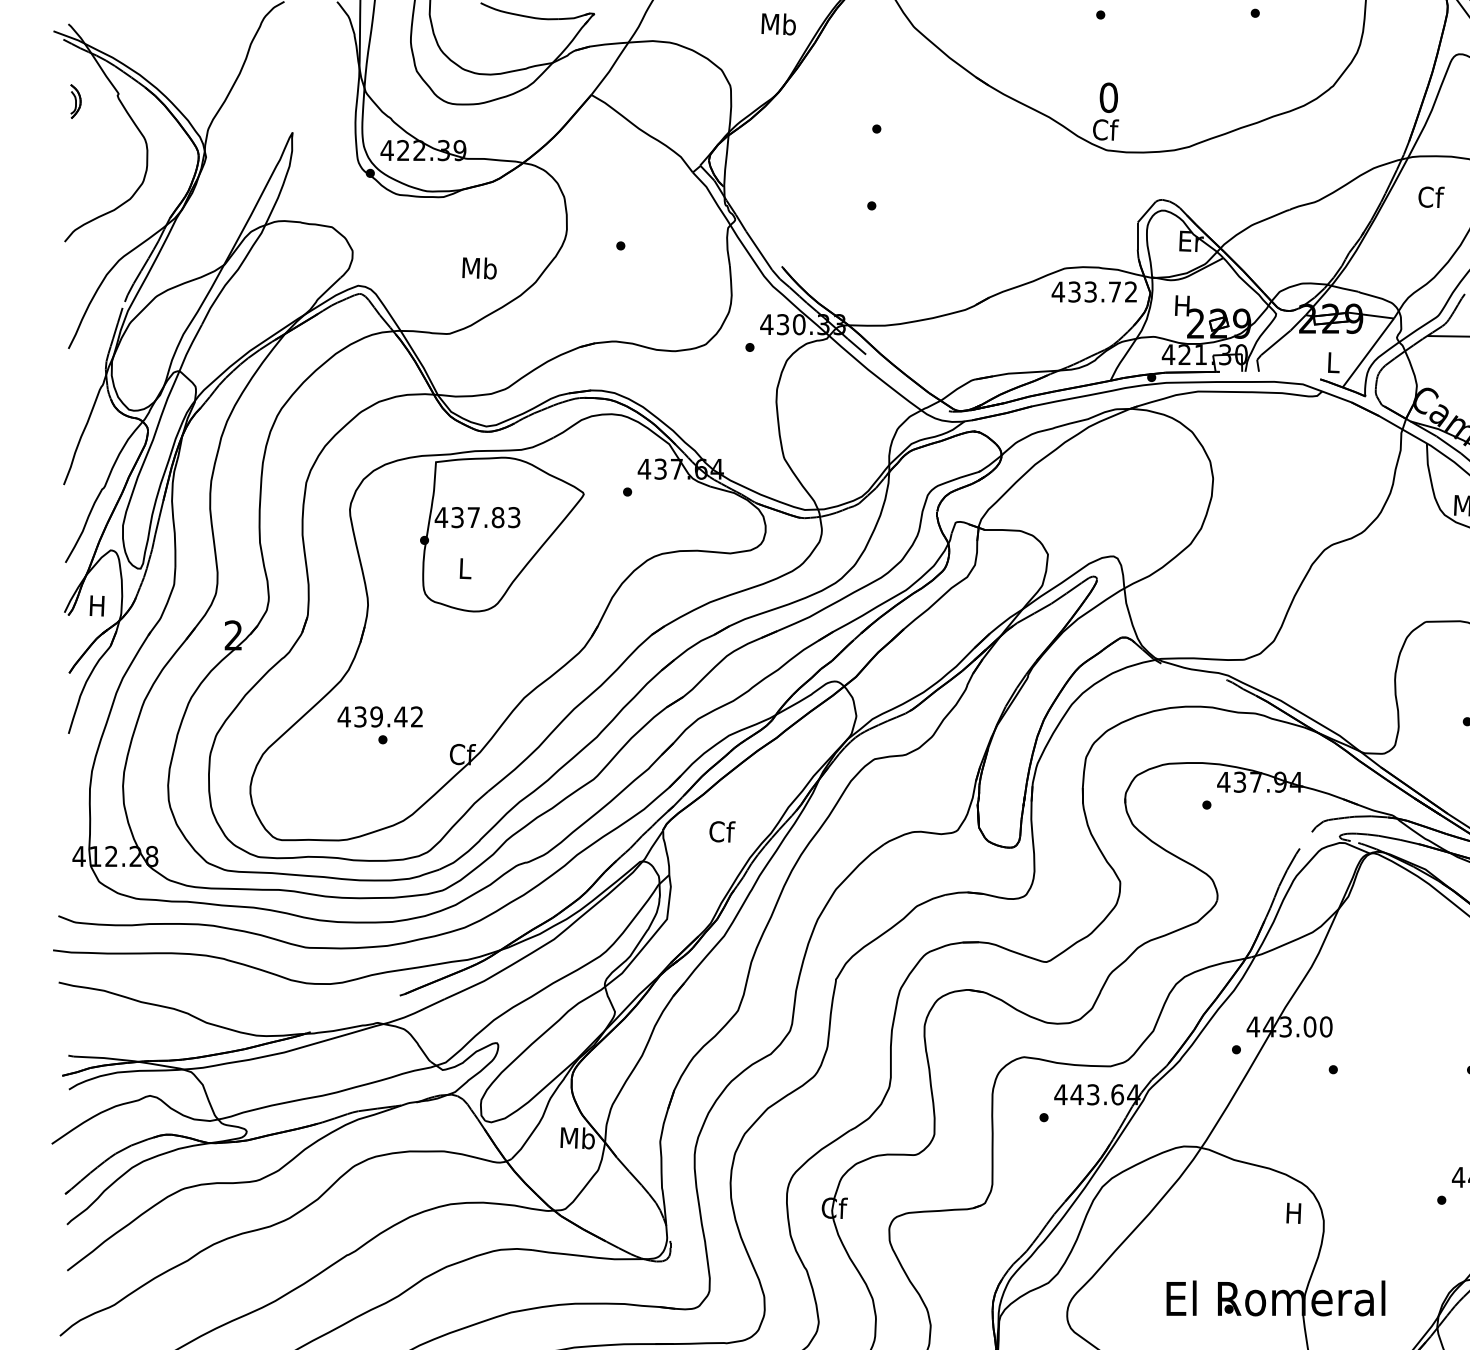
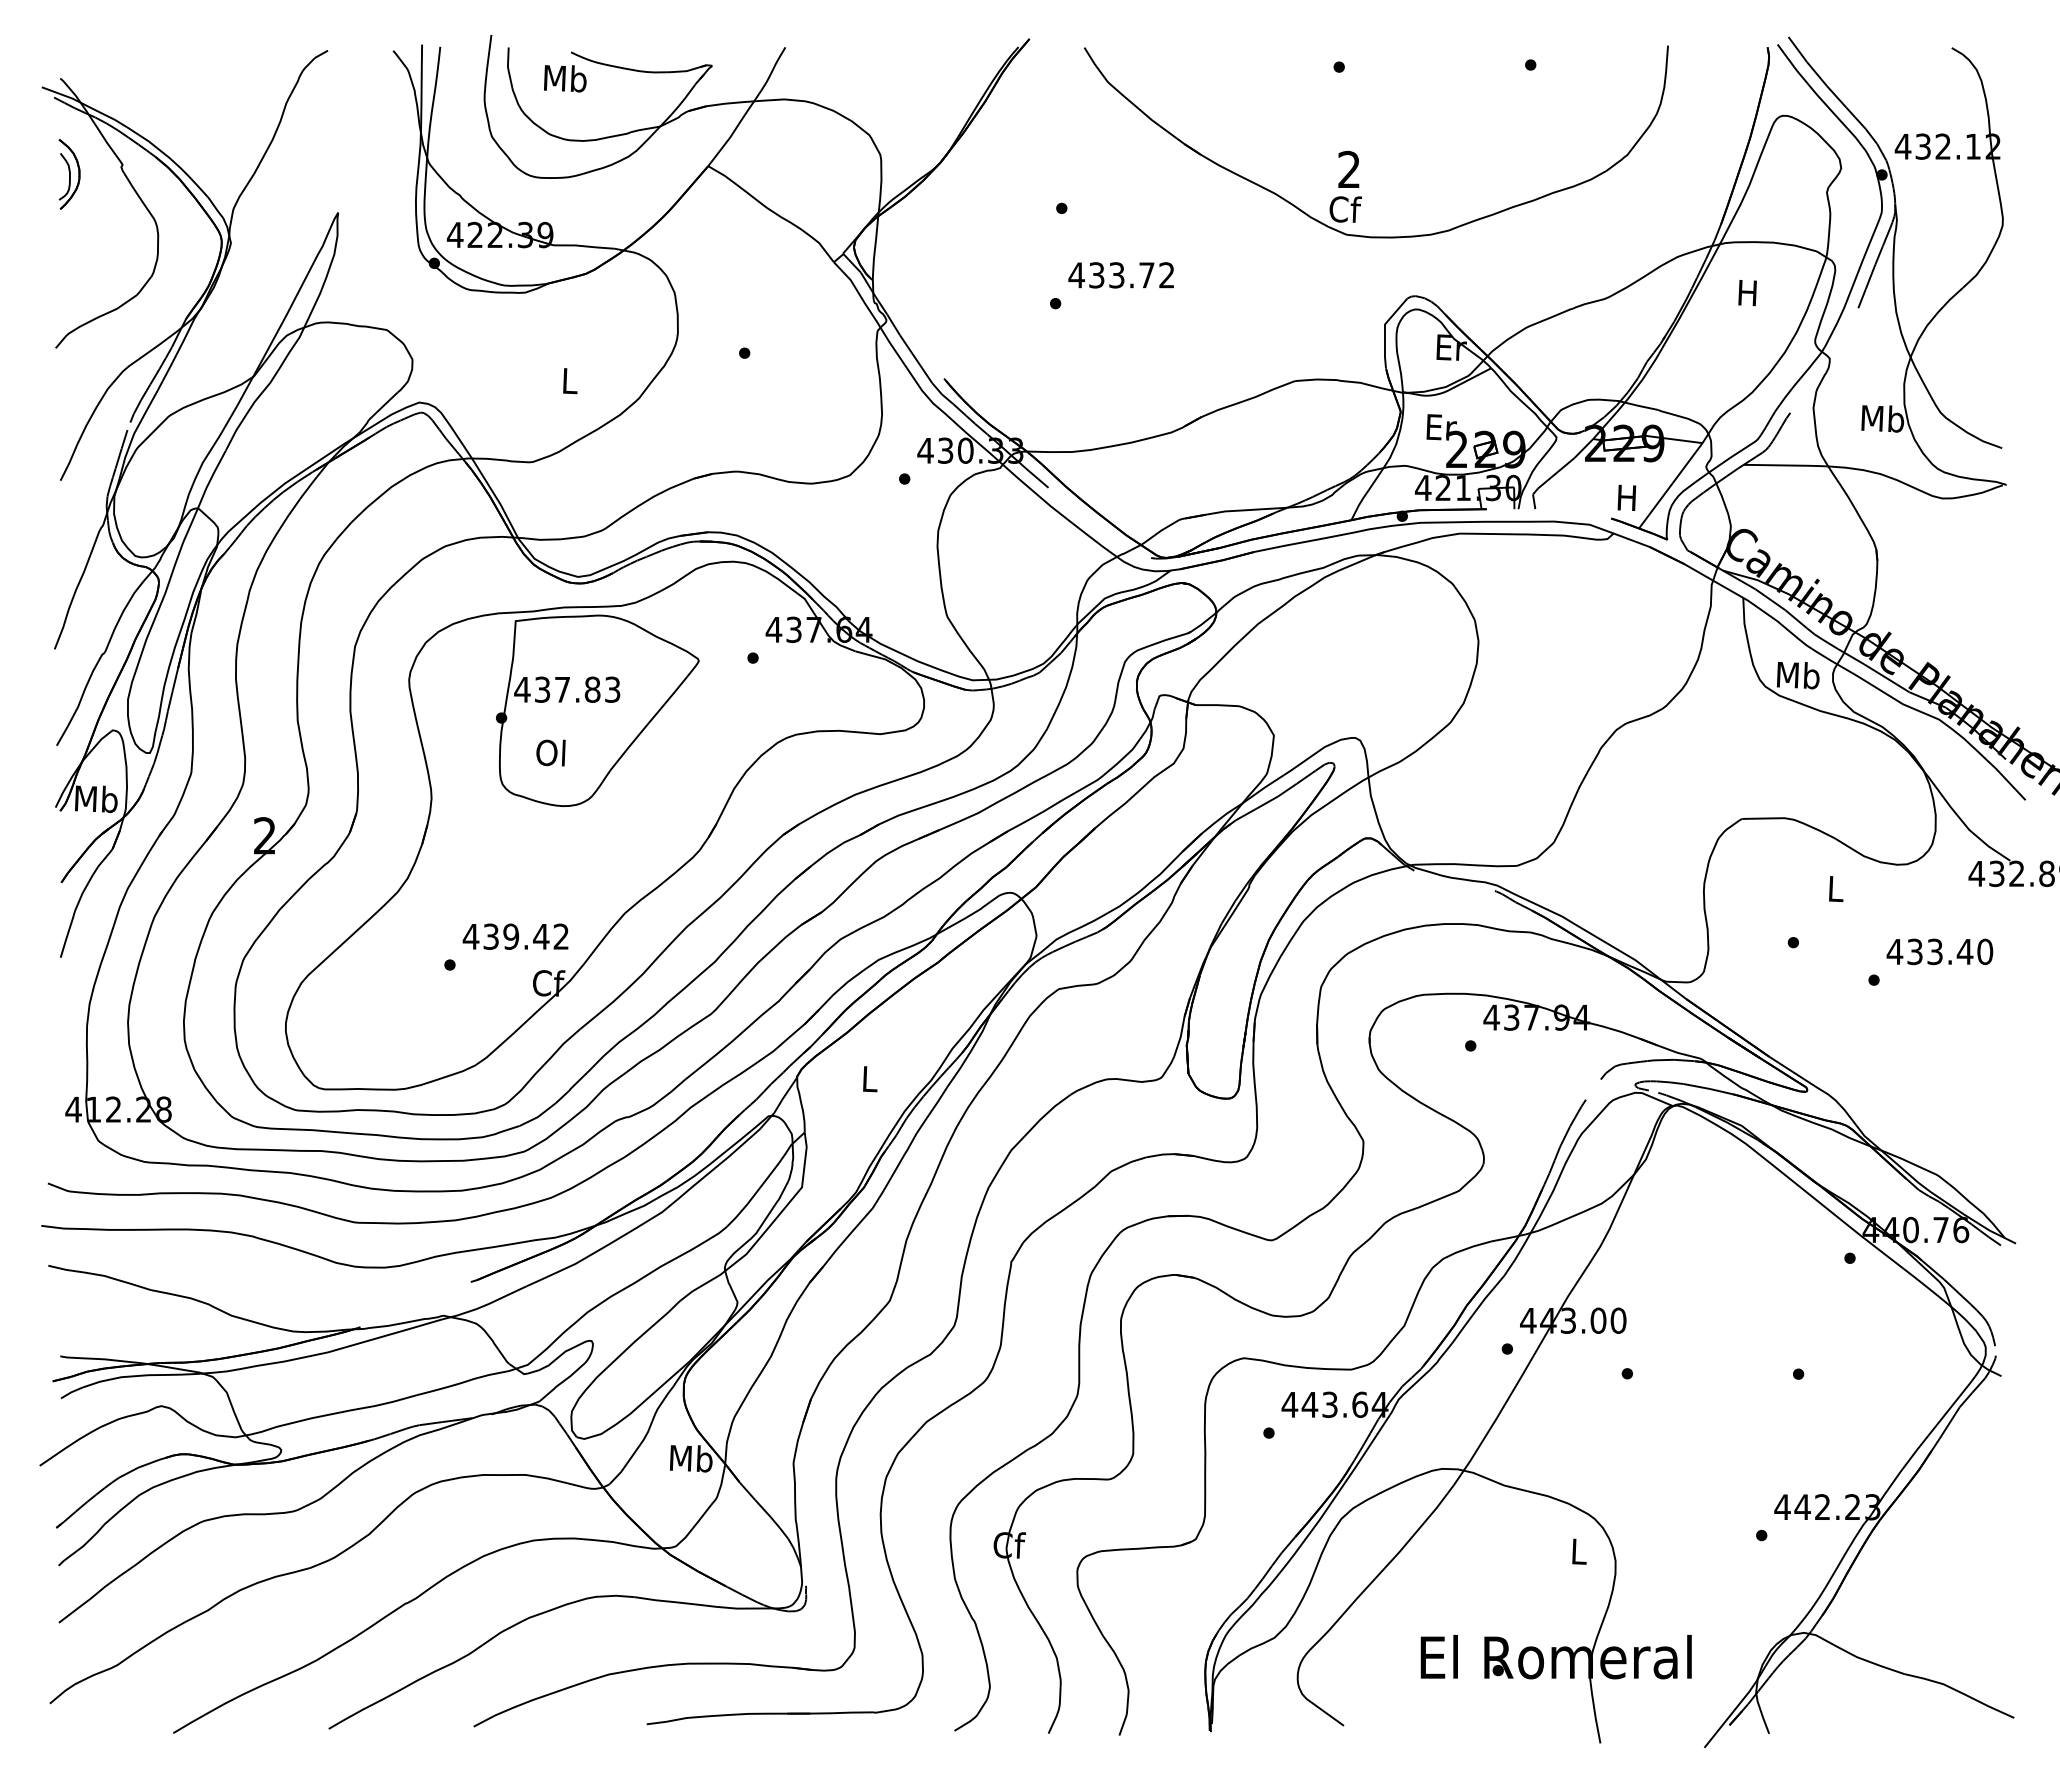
text: (778, 24) -> (565, 78), moved
text: (1109, 97) -> (1349, 169), 0 -> 2
part: (75, 101) -> (69, 174), size x1.67
text: (1431, 196) -> (1749, 292), Cf -> H
text: (479, 267) -> (569, 380), Mb -> L
text: (1093, 292) -> (1120, 275), moved
text: (1183, 305) -> (1441, 427), H -> Er
text: (1332, 362) -> (1626, 497), L -> H
text: (464, 568) -> (550, 752), L -> Ol
text: (97, 606) -> (96, 799), H -> Mb
text: (380, 716) -> (515, 936), moved
text: (722, 831) -> (870, 1078), Cf -> L
text: (1293, 1213) -> (1578, 1551), H -> L

